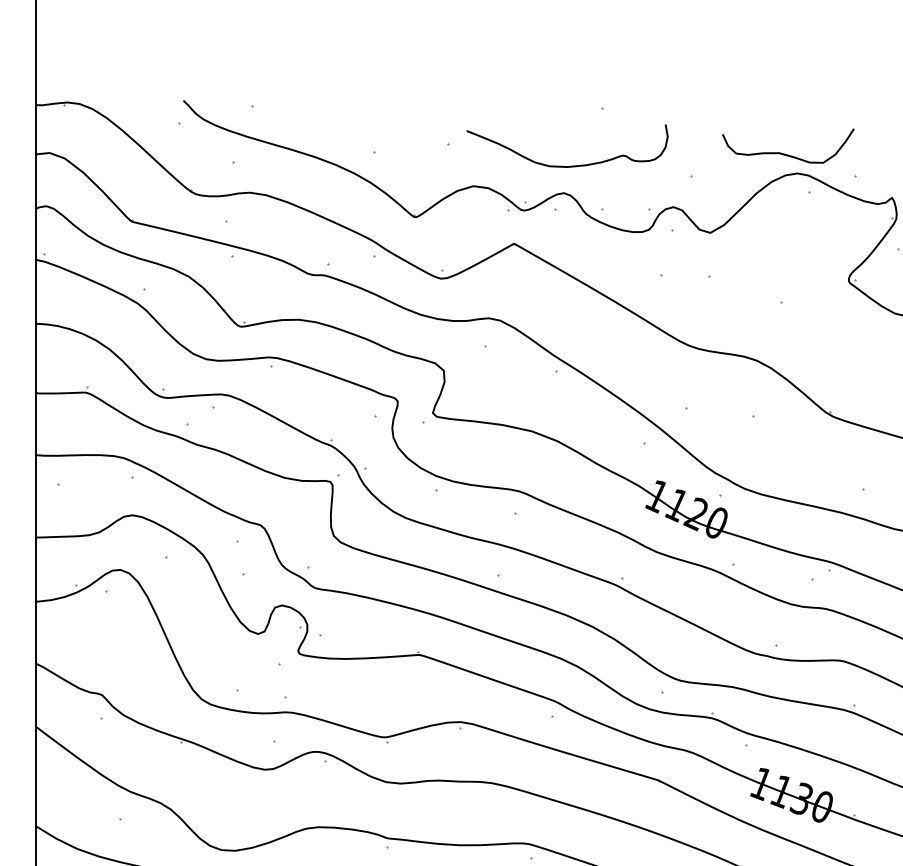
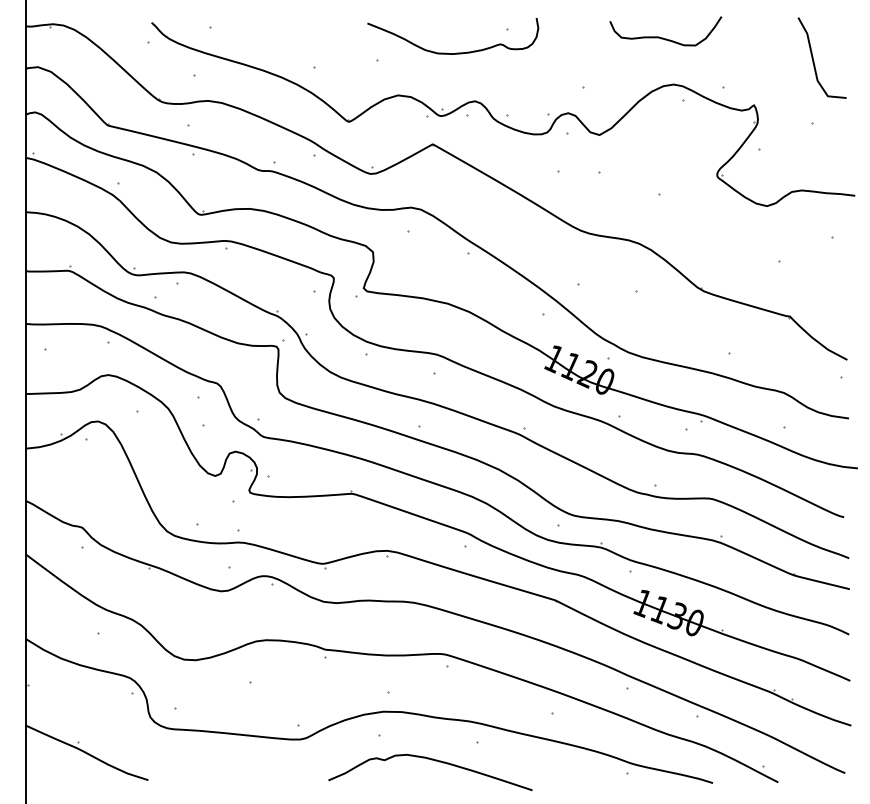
curve: (785, 153) -> (663, 37), moved
curve: (571, 165) -> (456, 52), moved

